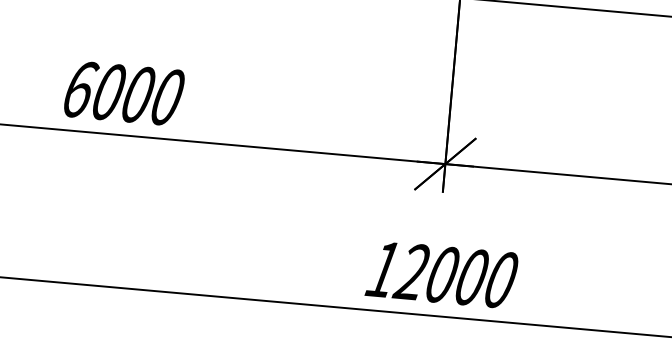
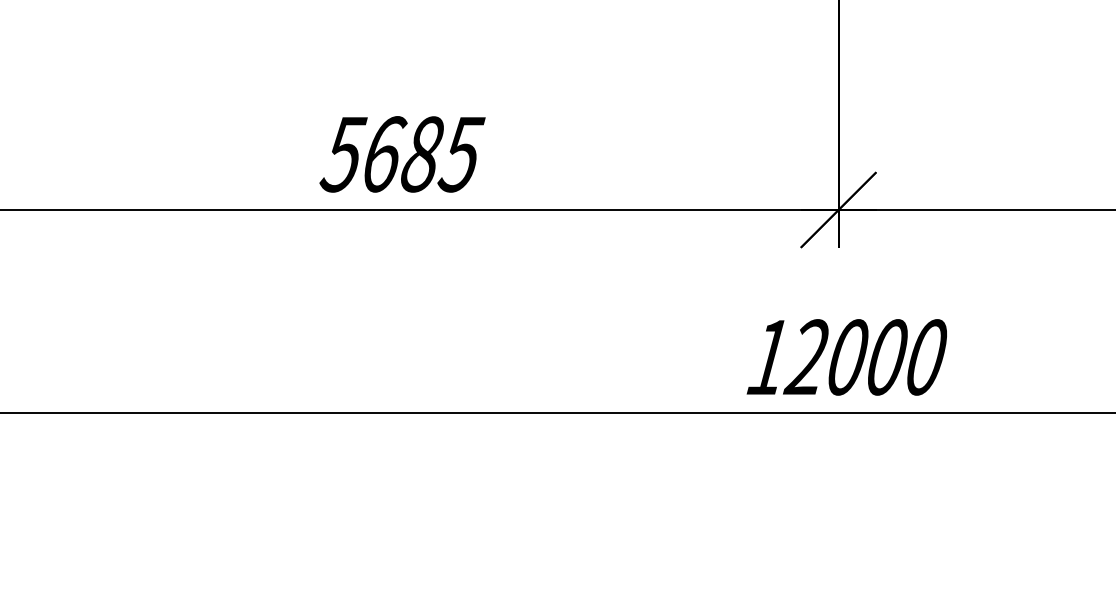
text: (123, 93) -> (402, 154), 6000 -> 5685

